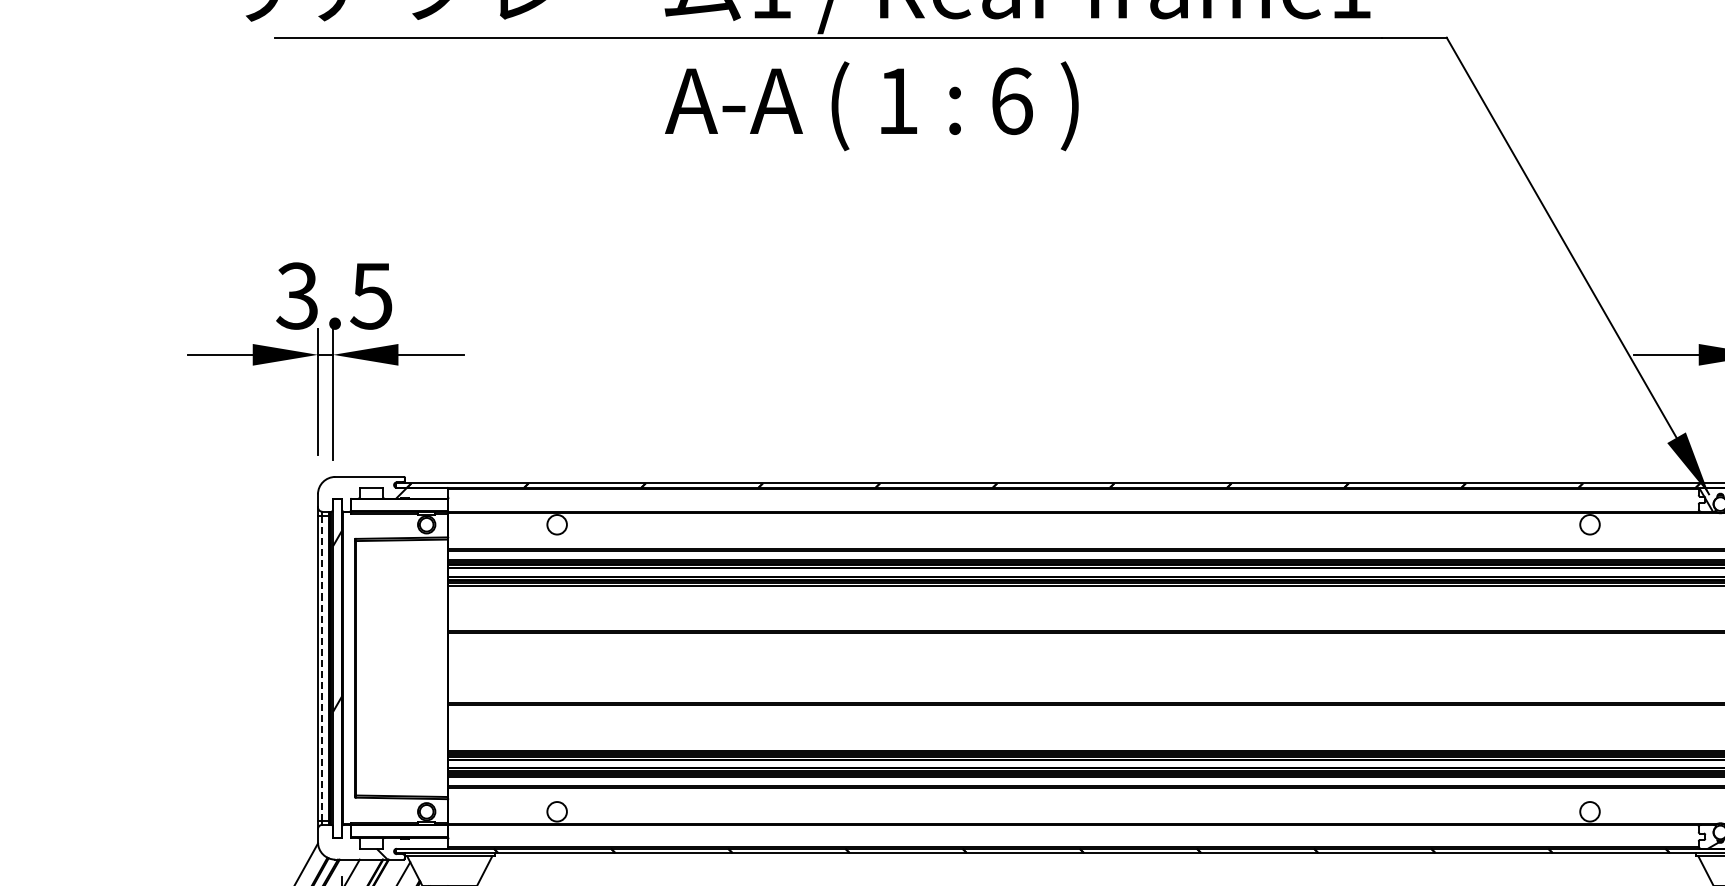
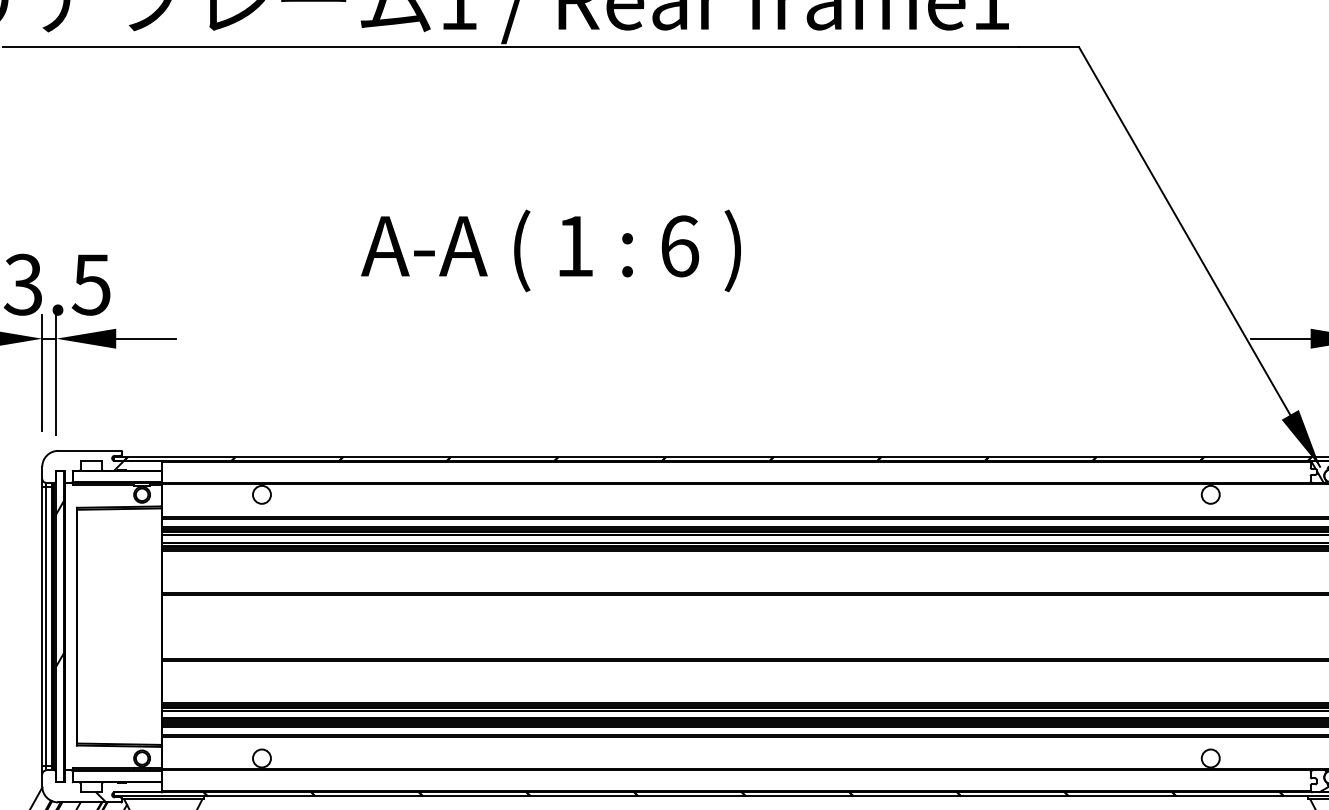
text: (871, 106) -> (550, 251), moved
line: (322, 667) -> (46, 625), dashed -> solid

